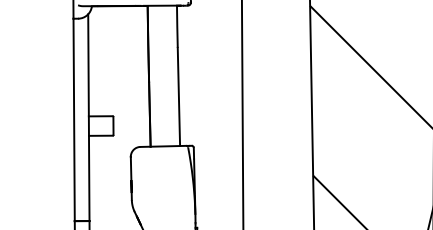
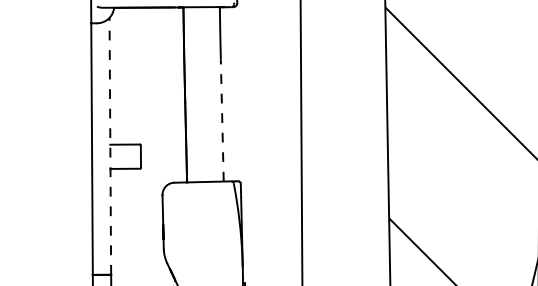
line: (178, 96) -> (221, 120), solid -> dashed
line: (88, 117) -> (109, 146), solid -> dashed

